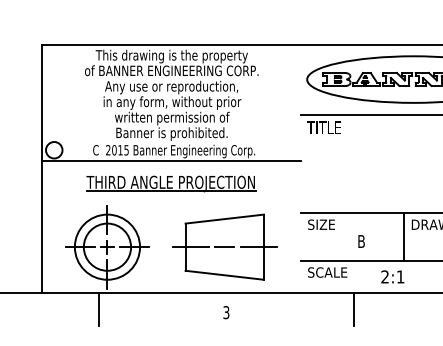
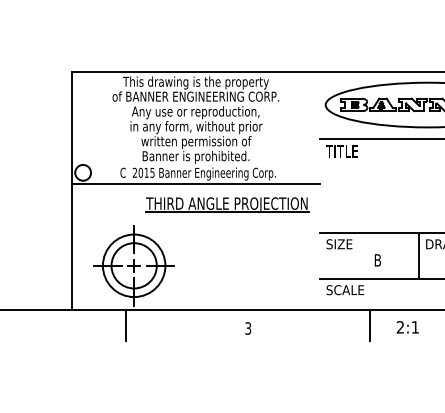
part: (171, 184) -> (227, 205), moved
part: (224, 246) -> (246, 265), removed
text: (392, 277) -> (407, 327), moved

